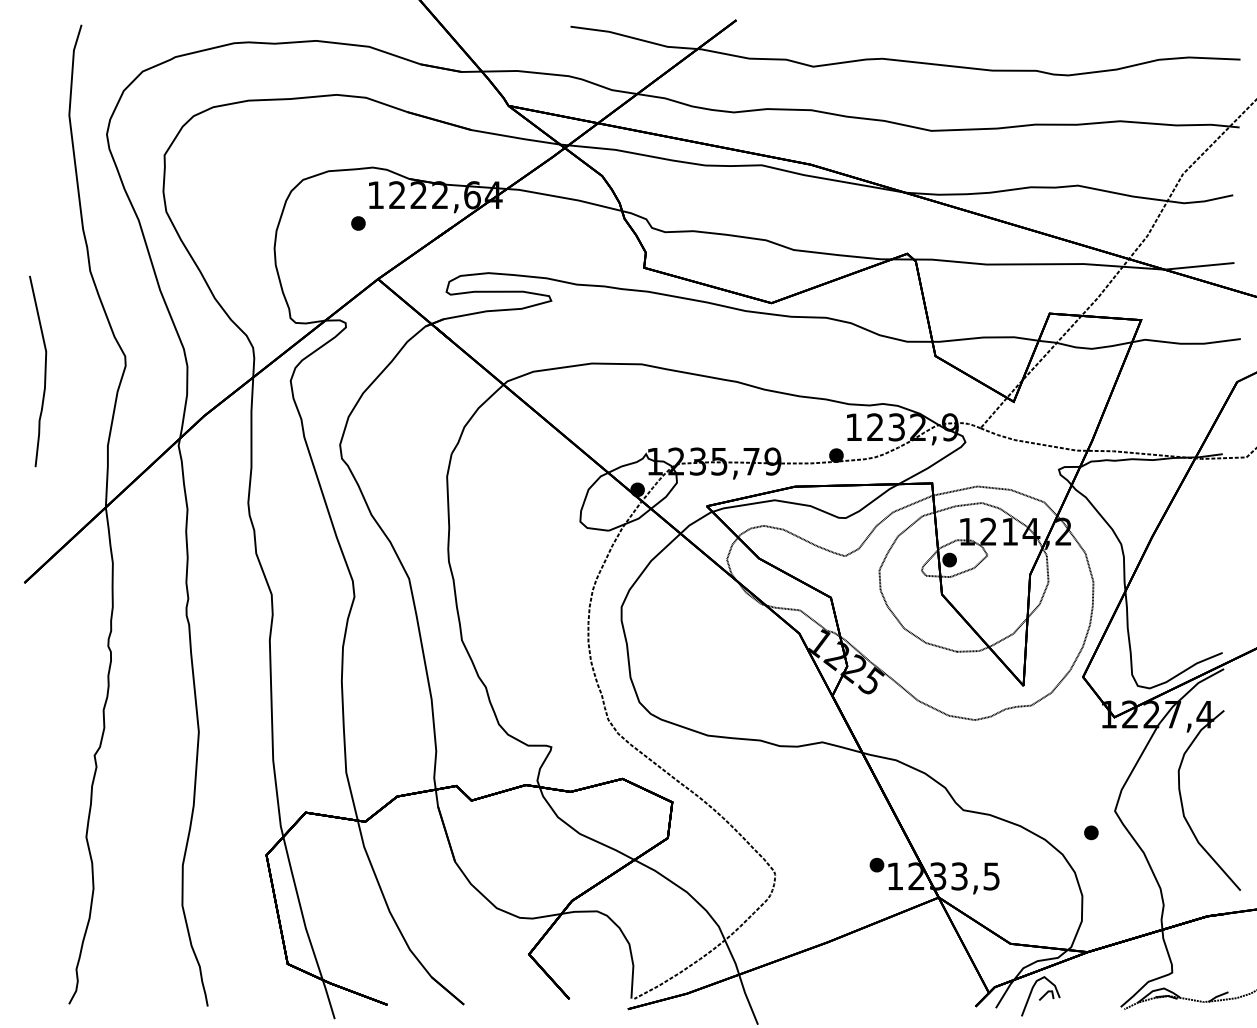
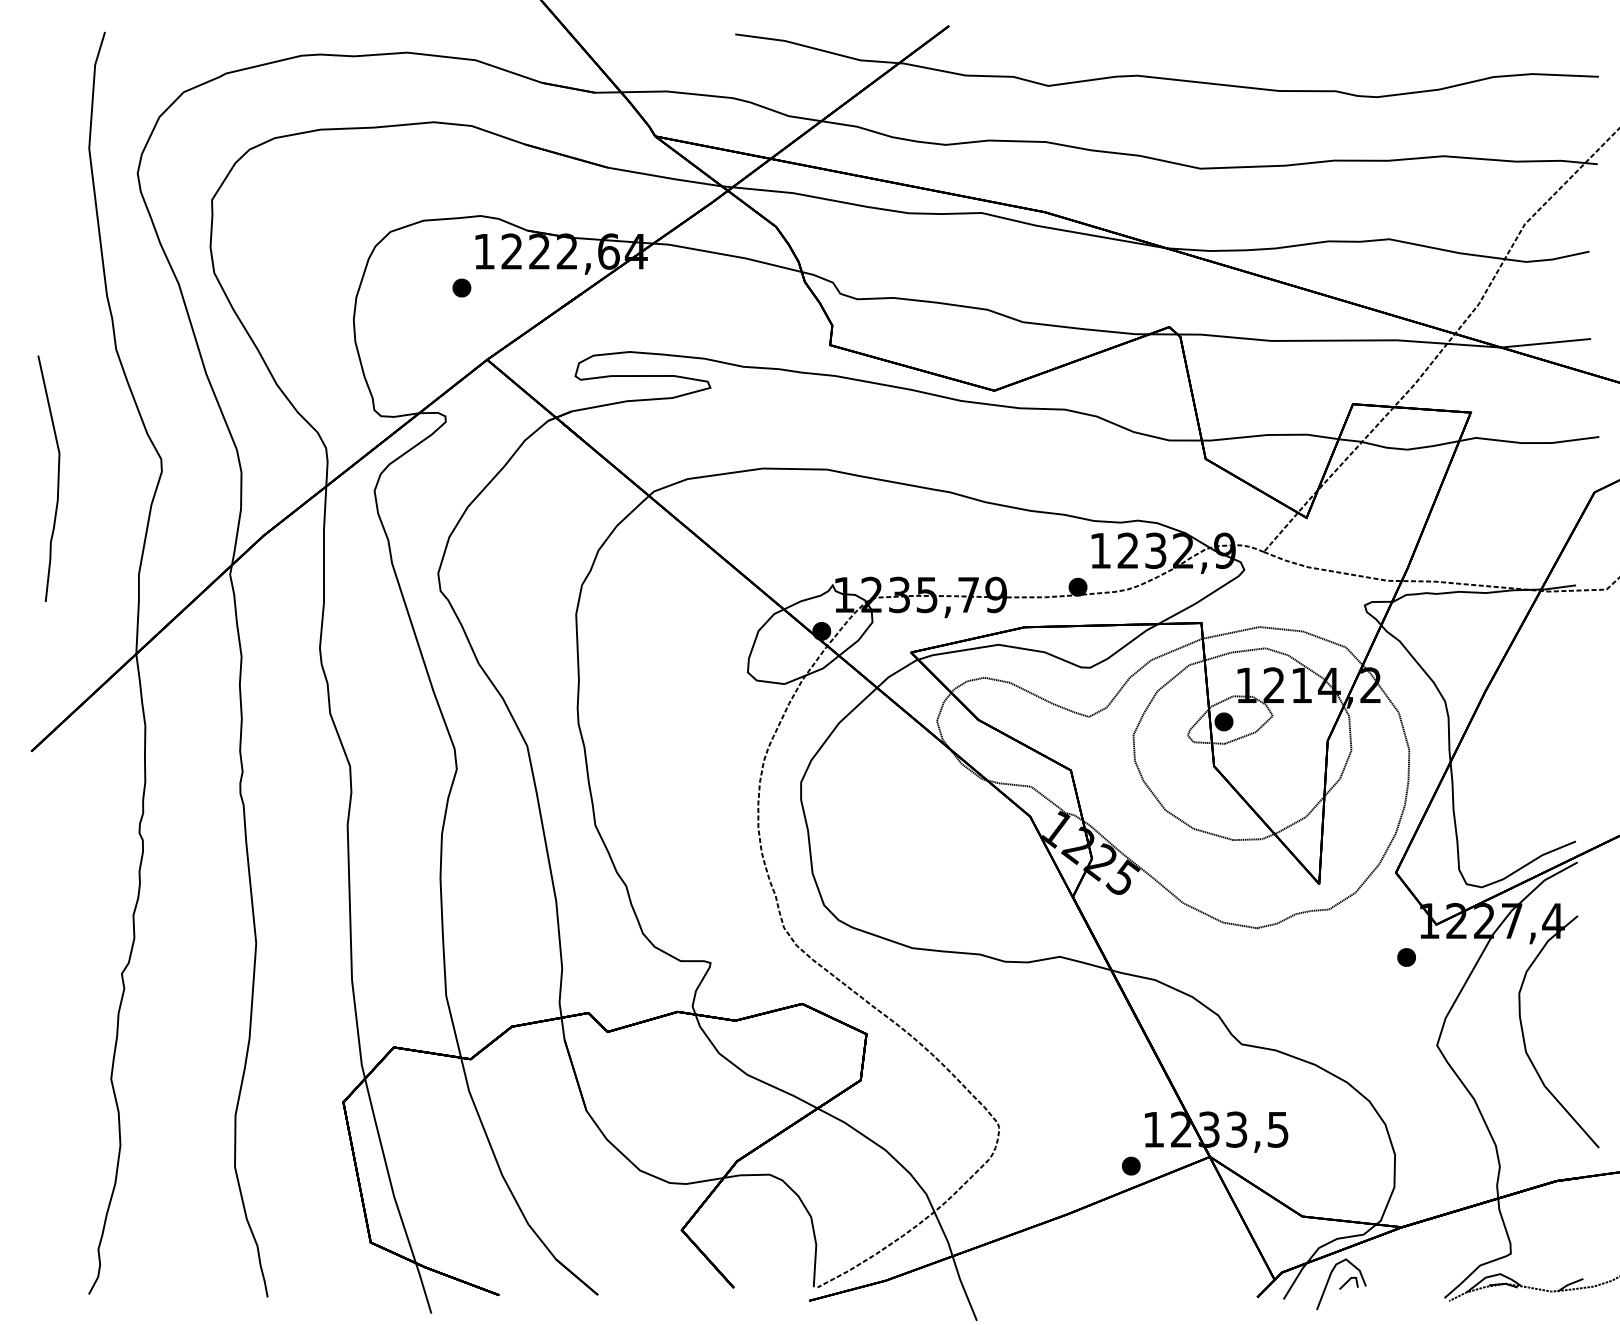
part: (1091, 832) -> (1406, 957), moved
part: (877, 864) -> (1131, 1165), moved

